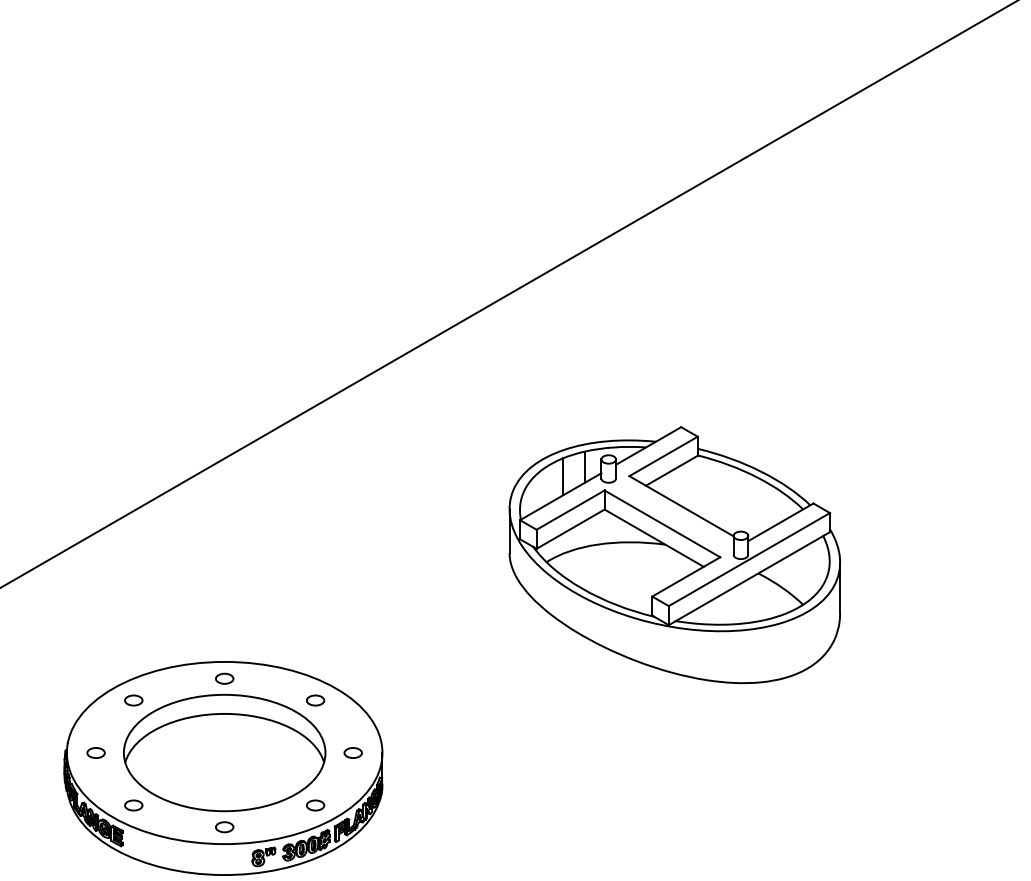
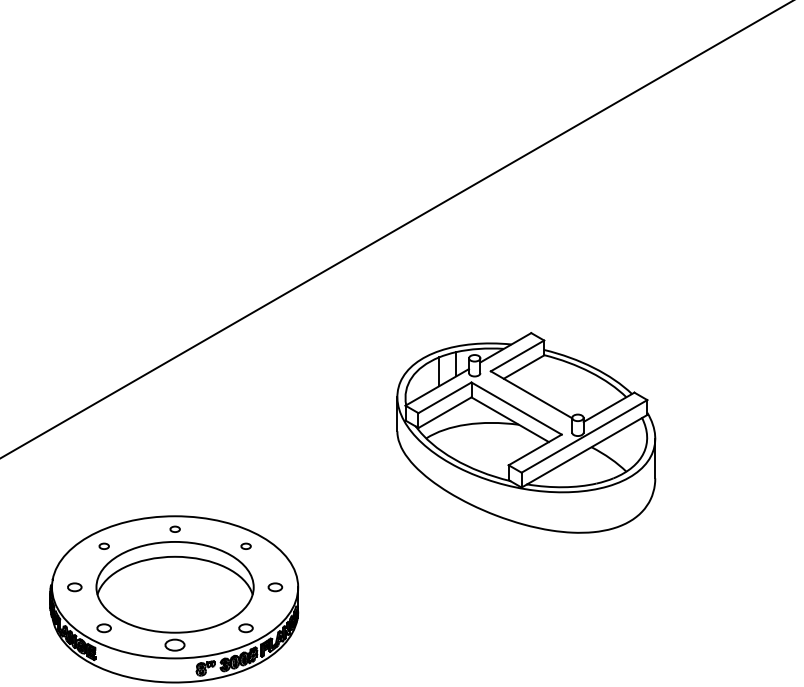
part: (224, 678) -> (174, 529), size x0.7
part: (133, 700) -> (103, 546), size x0.7
part: (315, 700) -> (245, 546), size x0.7
part: (224, 827) -> (174, 645), size x1.4

